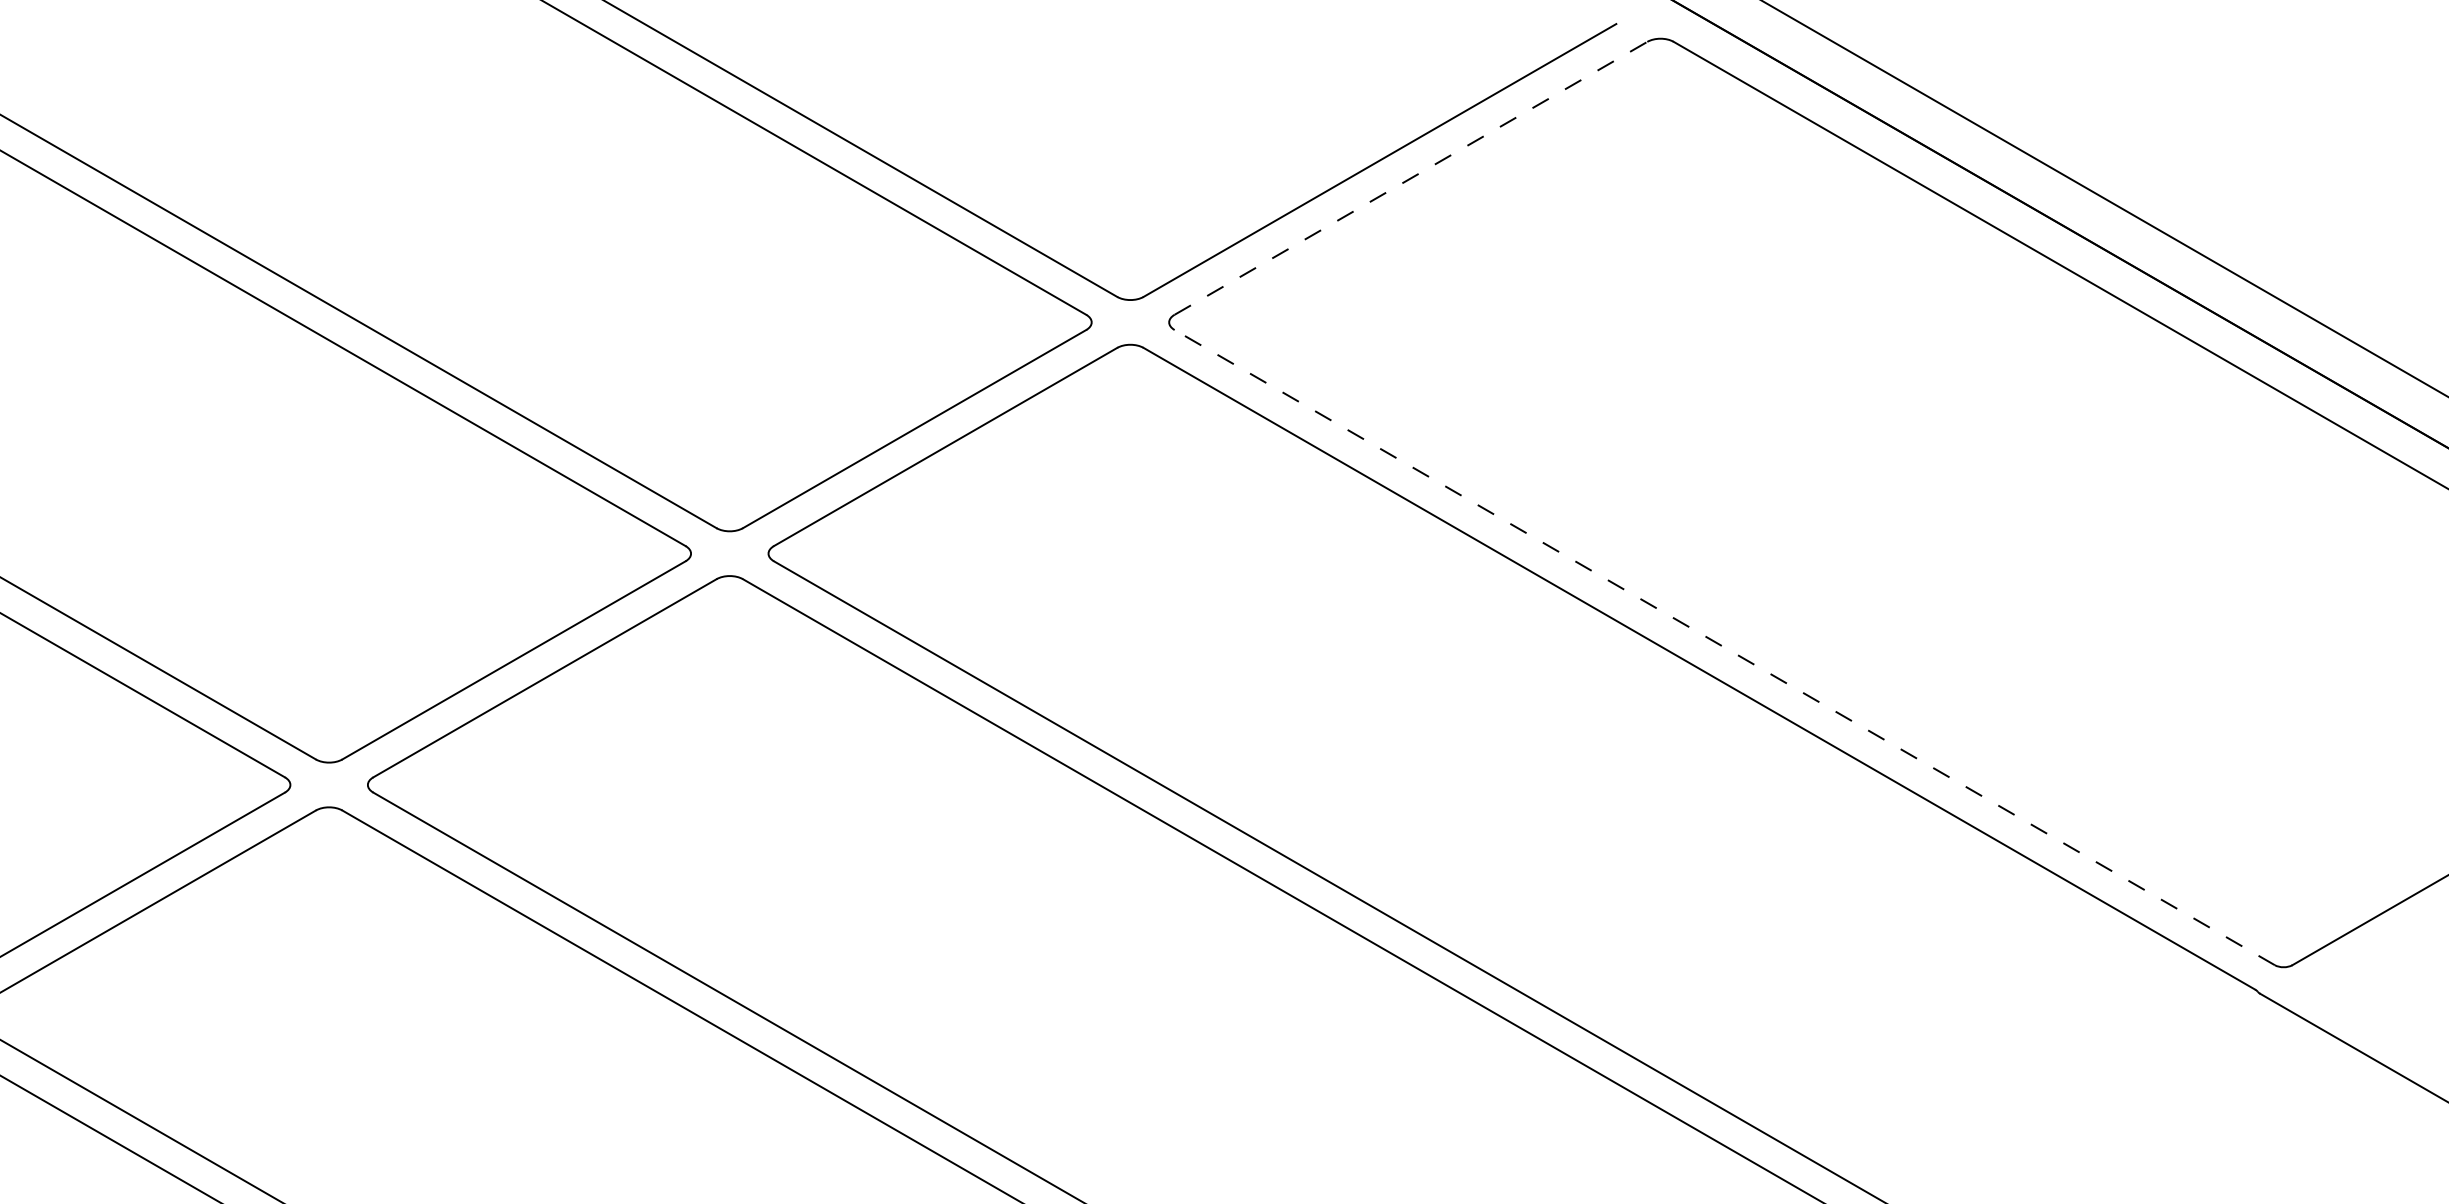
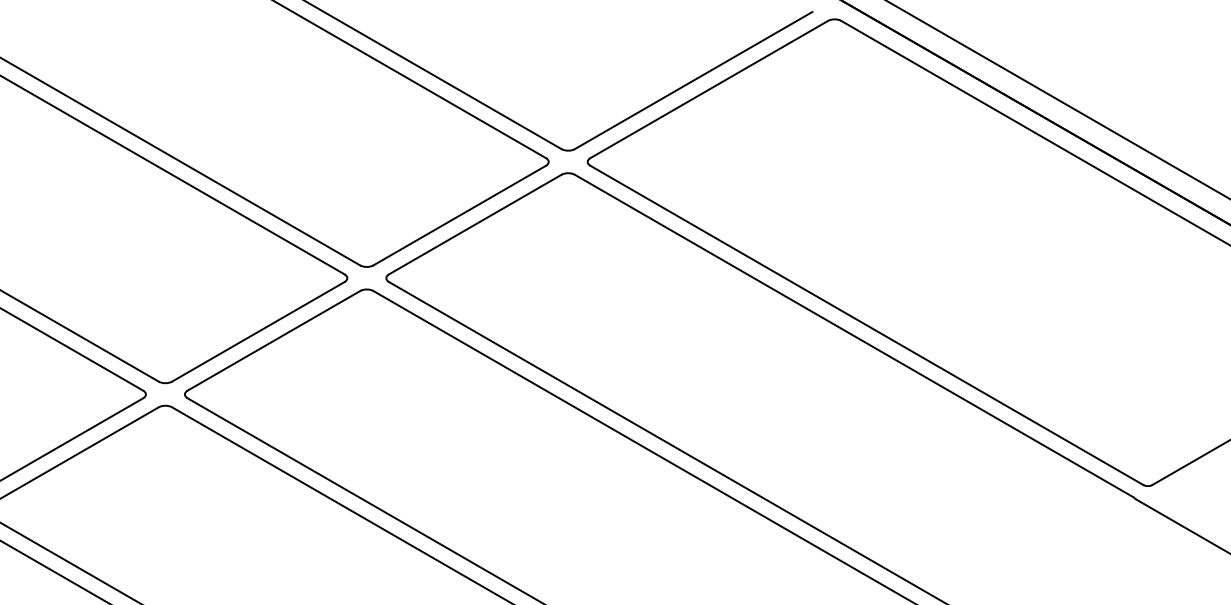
line: (1411, 178) -> (709, 89), dashed -> solid
line: (1723, 647) -> (866, 325), dashed -> solid

